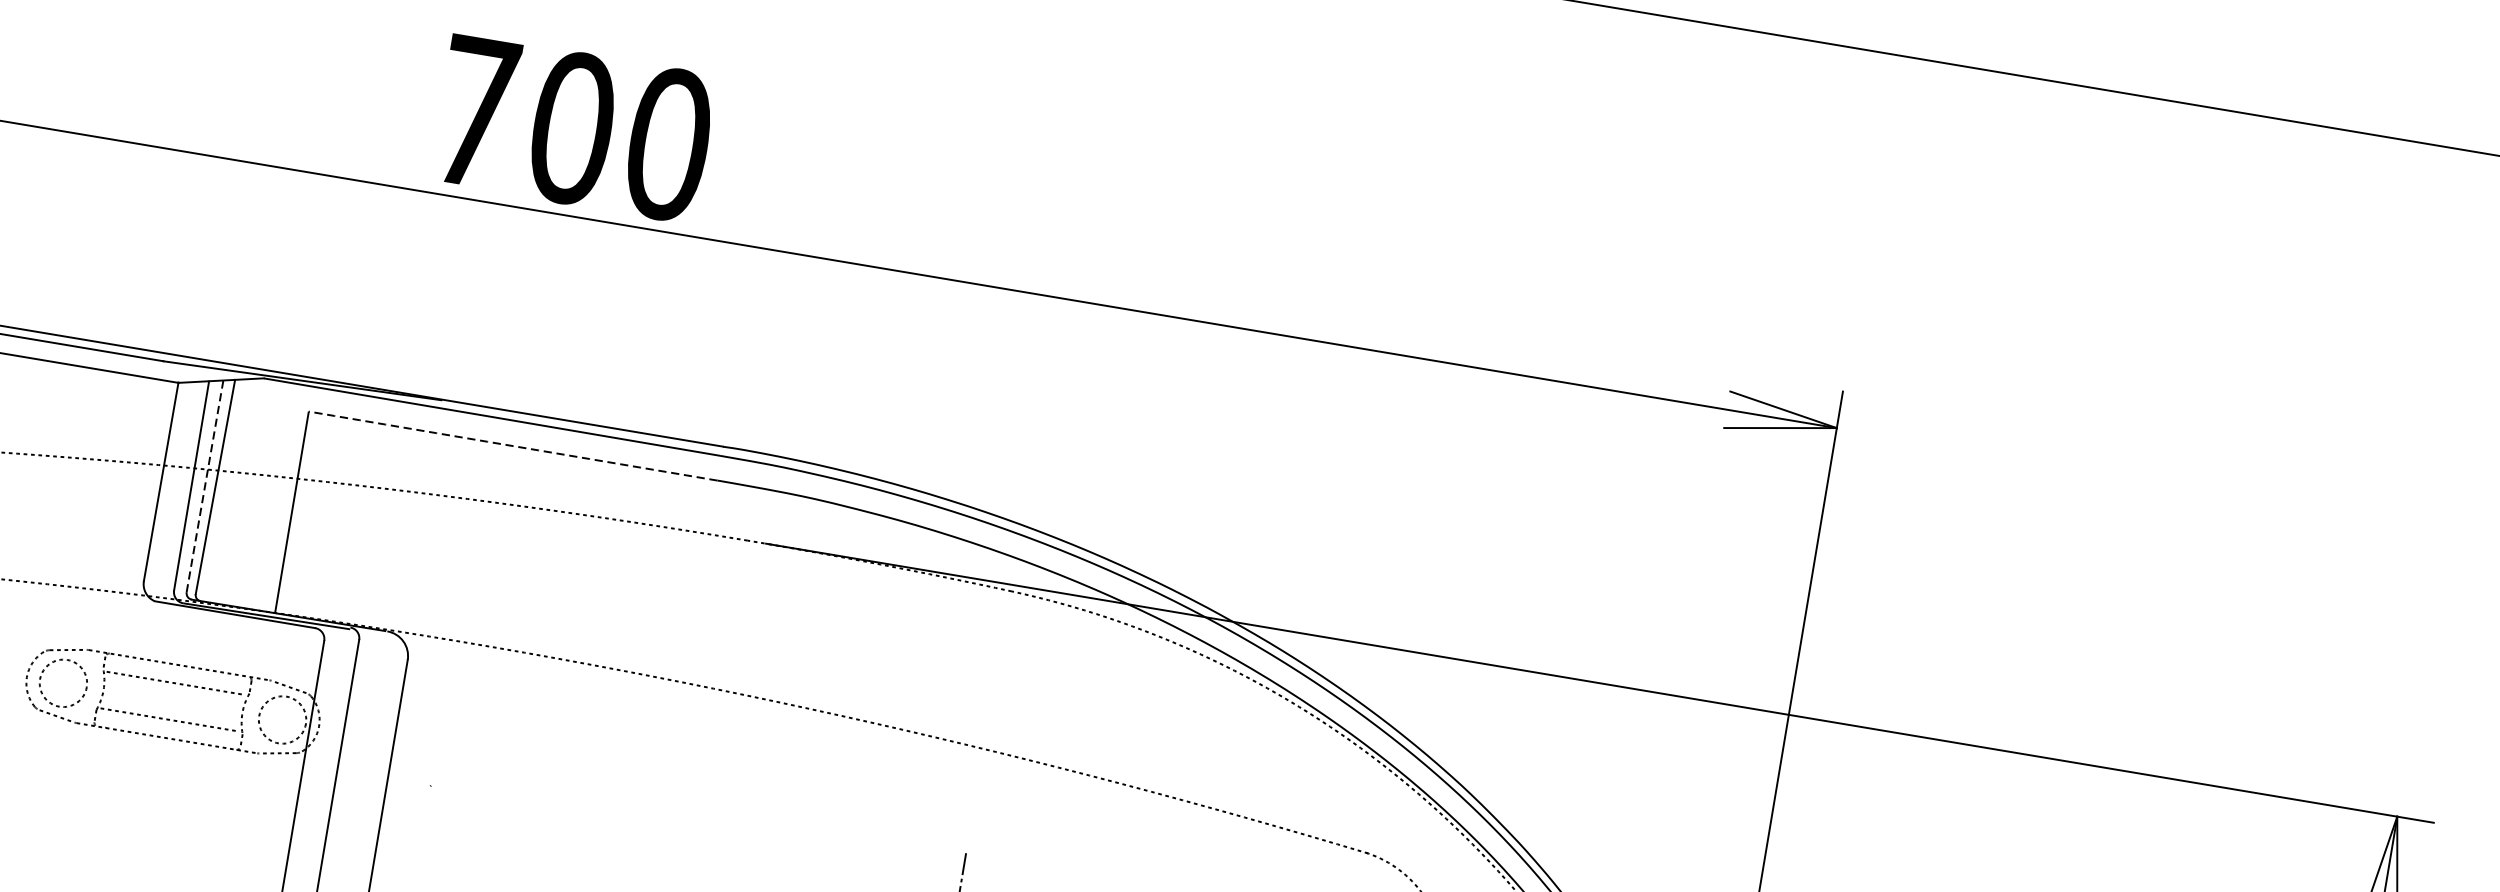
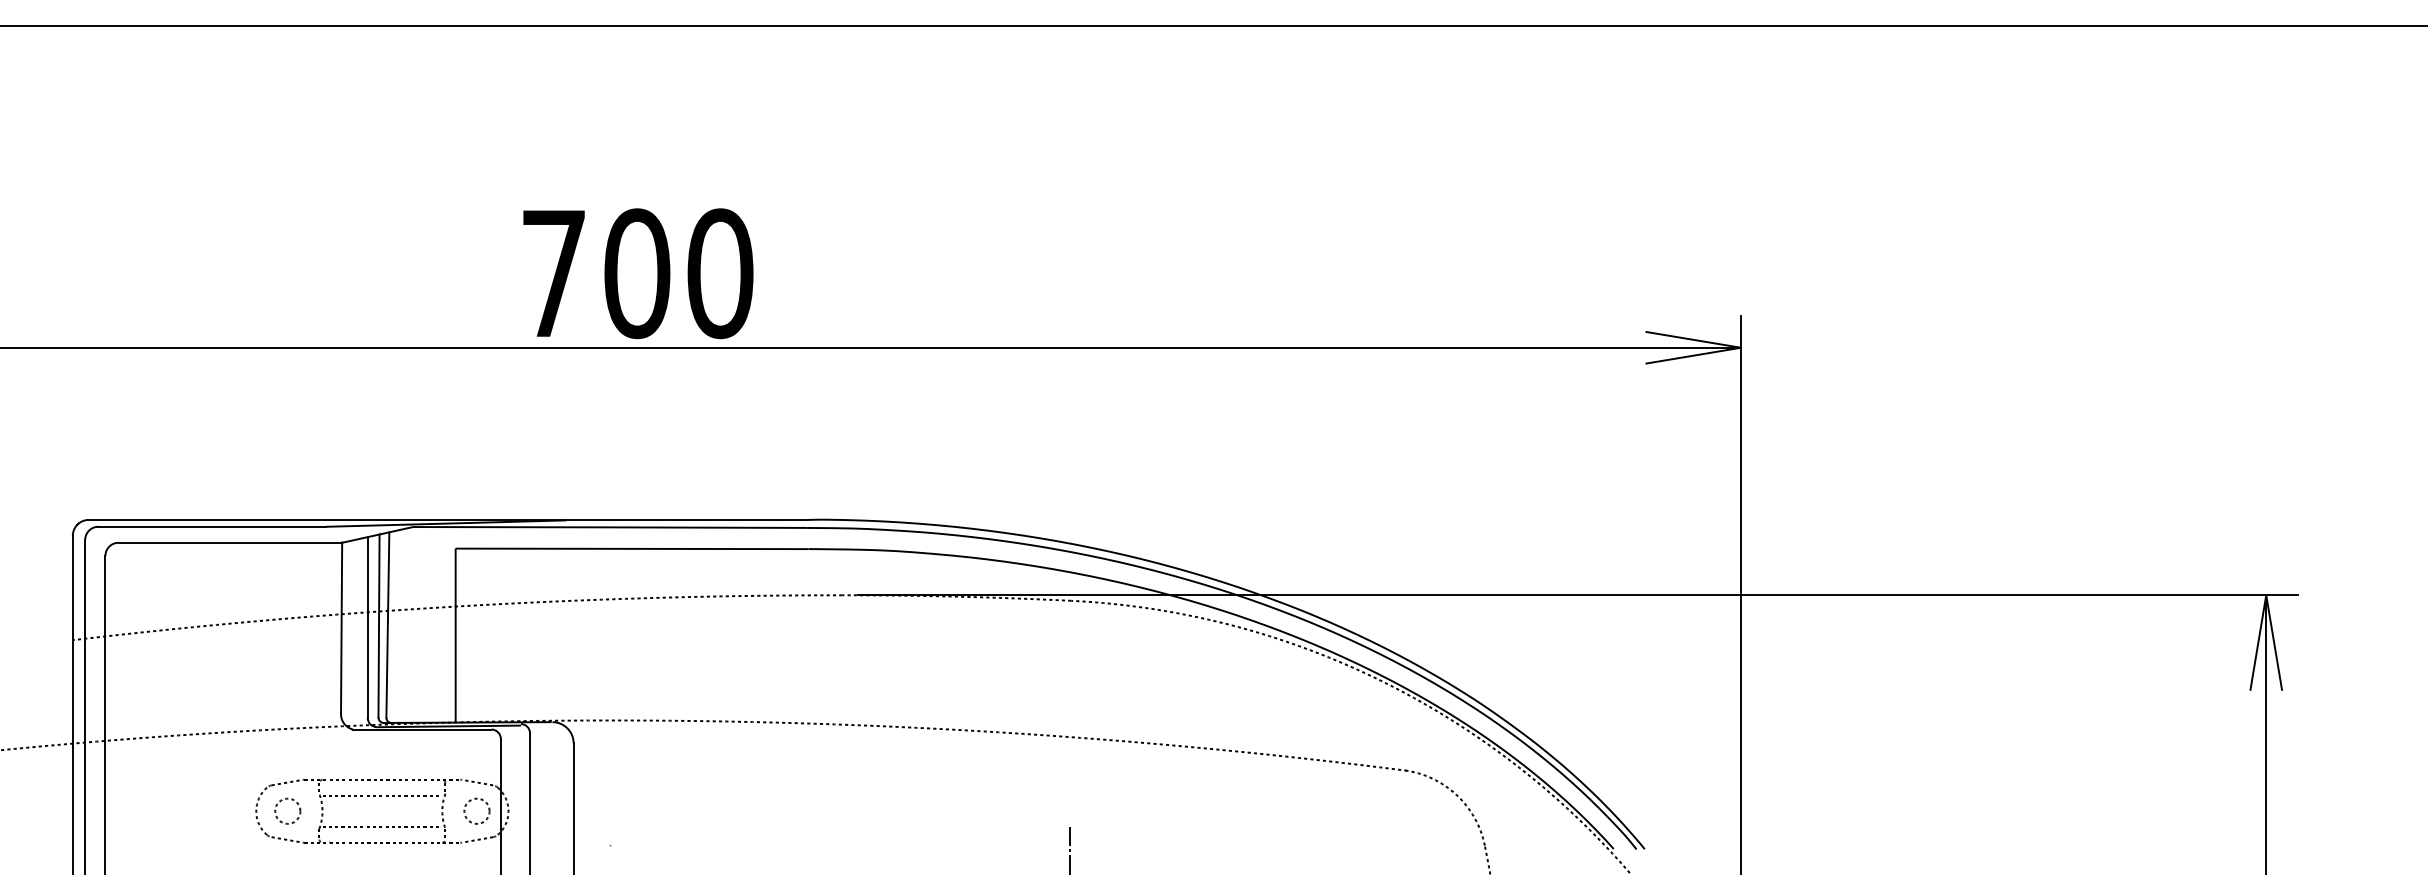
arc: (513, 445) -> (632, 548), dashed -> solid
line: (205, 487) -> (379, 626), dashed -> solid
circle: (63, 682) -> (287, 810), size x0.62
circle: (282, 719) -> (476, 810), size x0.62

